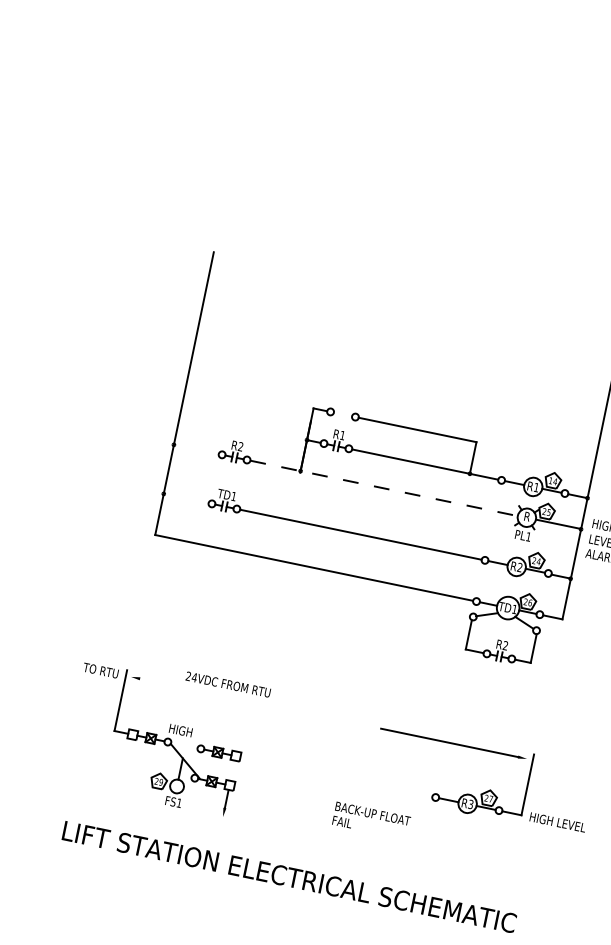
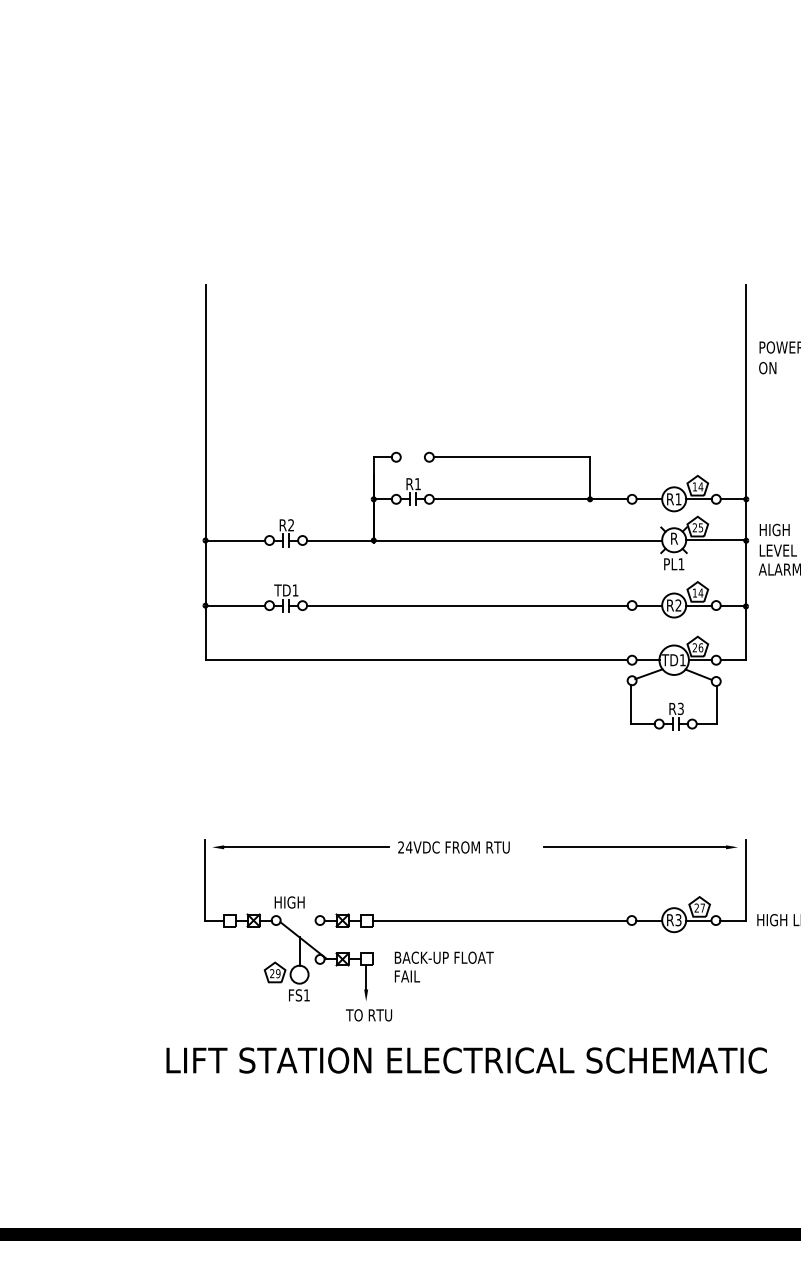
line: (196, 449) -> (235, 540), added
line: (384, 488) -> (485, 540), dashed -> solid
line: (186, 498) -> (235, 605), added
text: (534, 560) -> (694, 592), 24 -> 14
text: (505, 646) -> (680, 709), R2 -> R3
text: (101, 670) -> (369, 1015), moved
text: (227, 684) -> (453, 847), moved
line: (202, 691) -> (306, 847), added
line: (336, 776) -> (499, 920), added
text: (371, 820) -> (443, 966), moved

